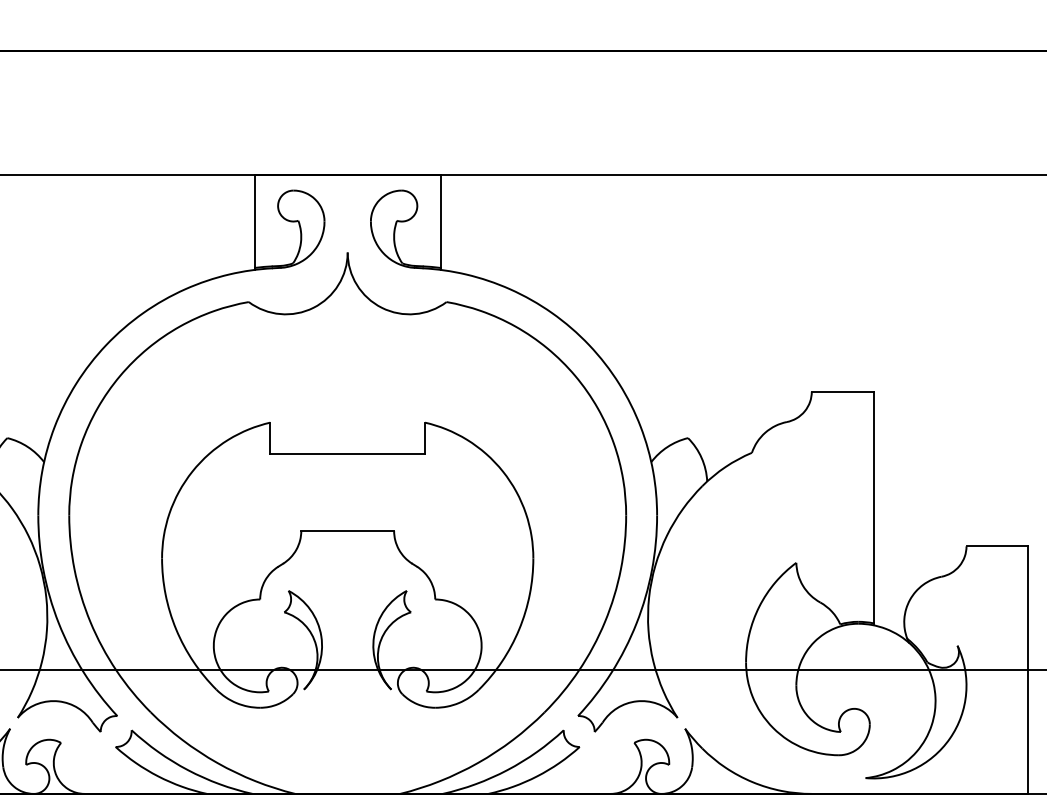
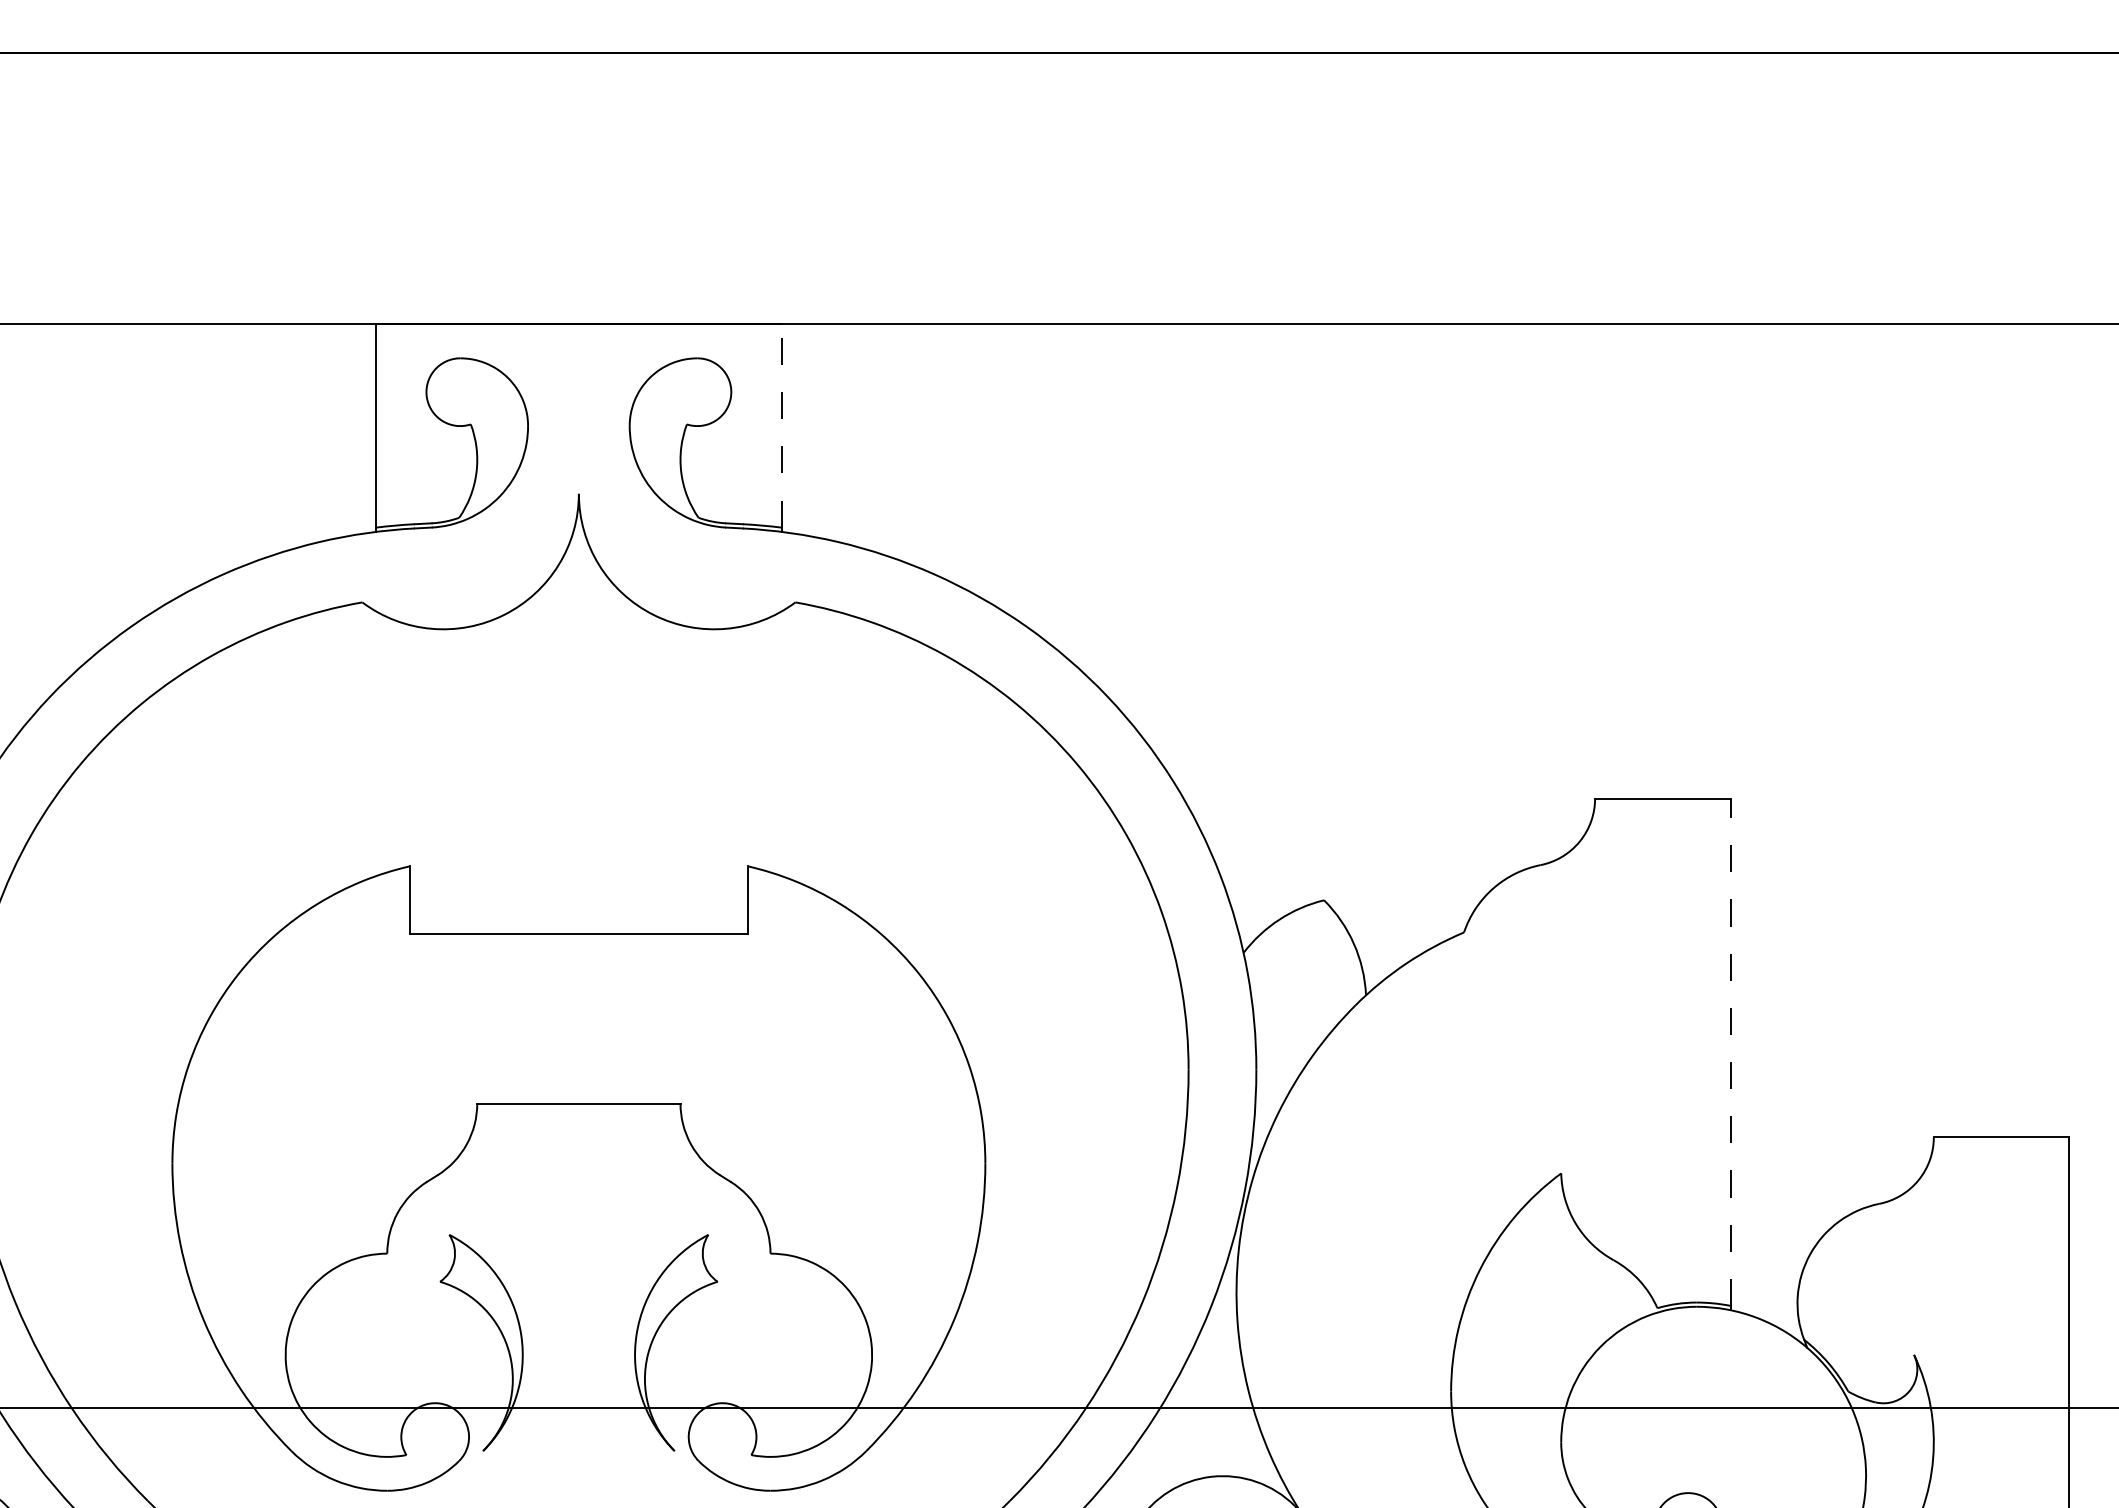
line: (440, 221) -> (782, 425), solid -> dashed
line: (873, 507) -> (1730, 1052), solid -> dashed

